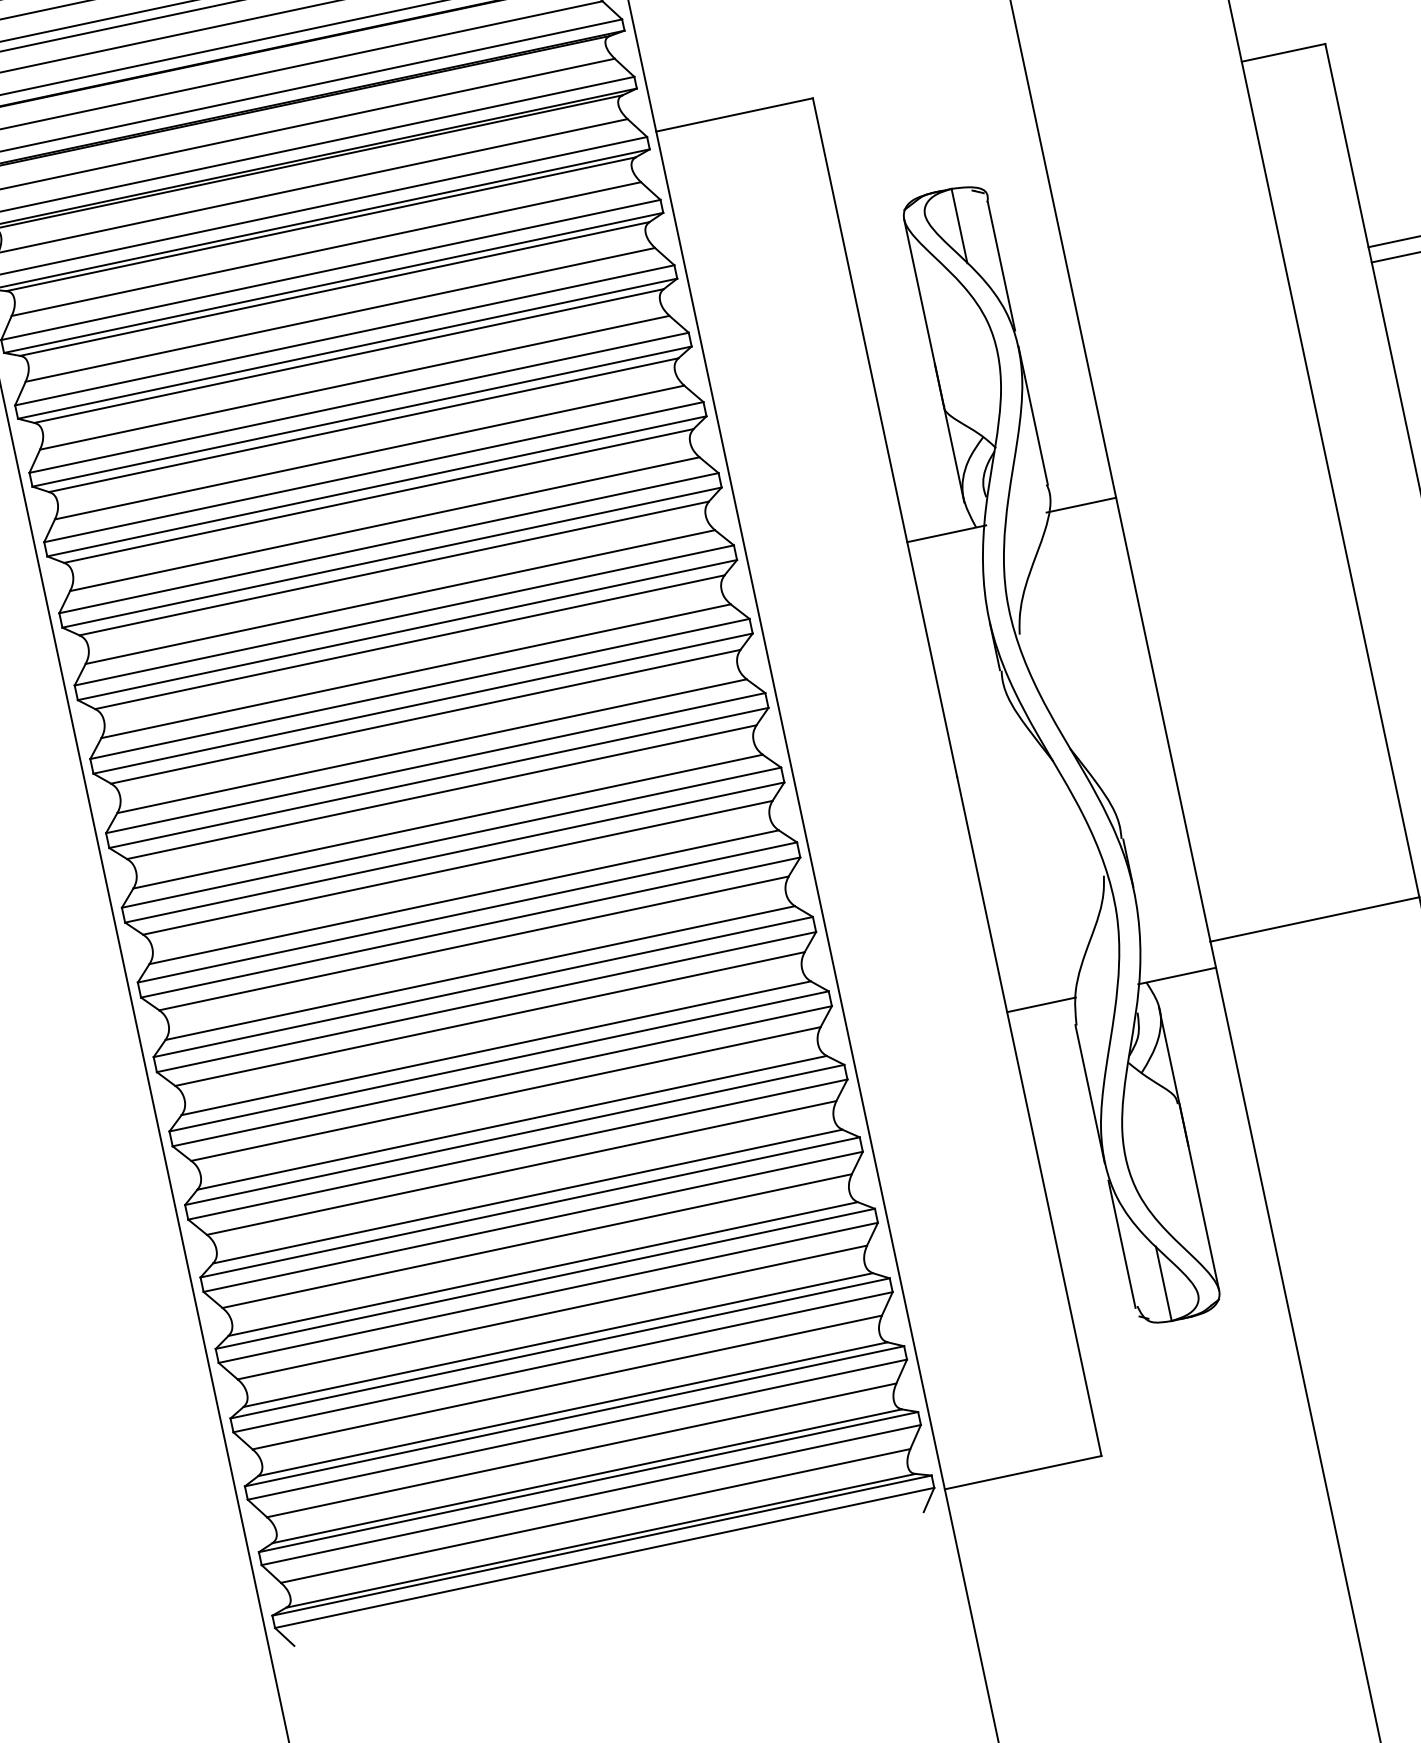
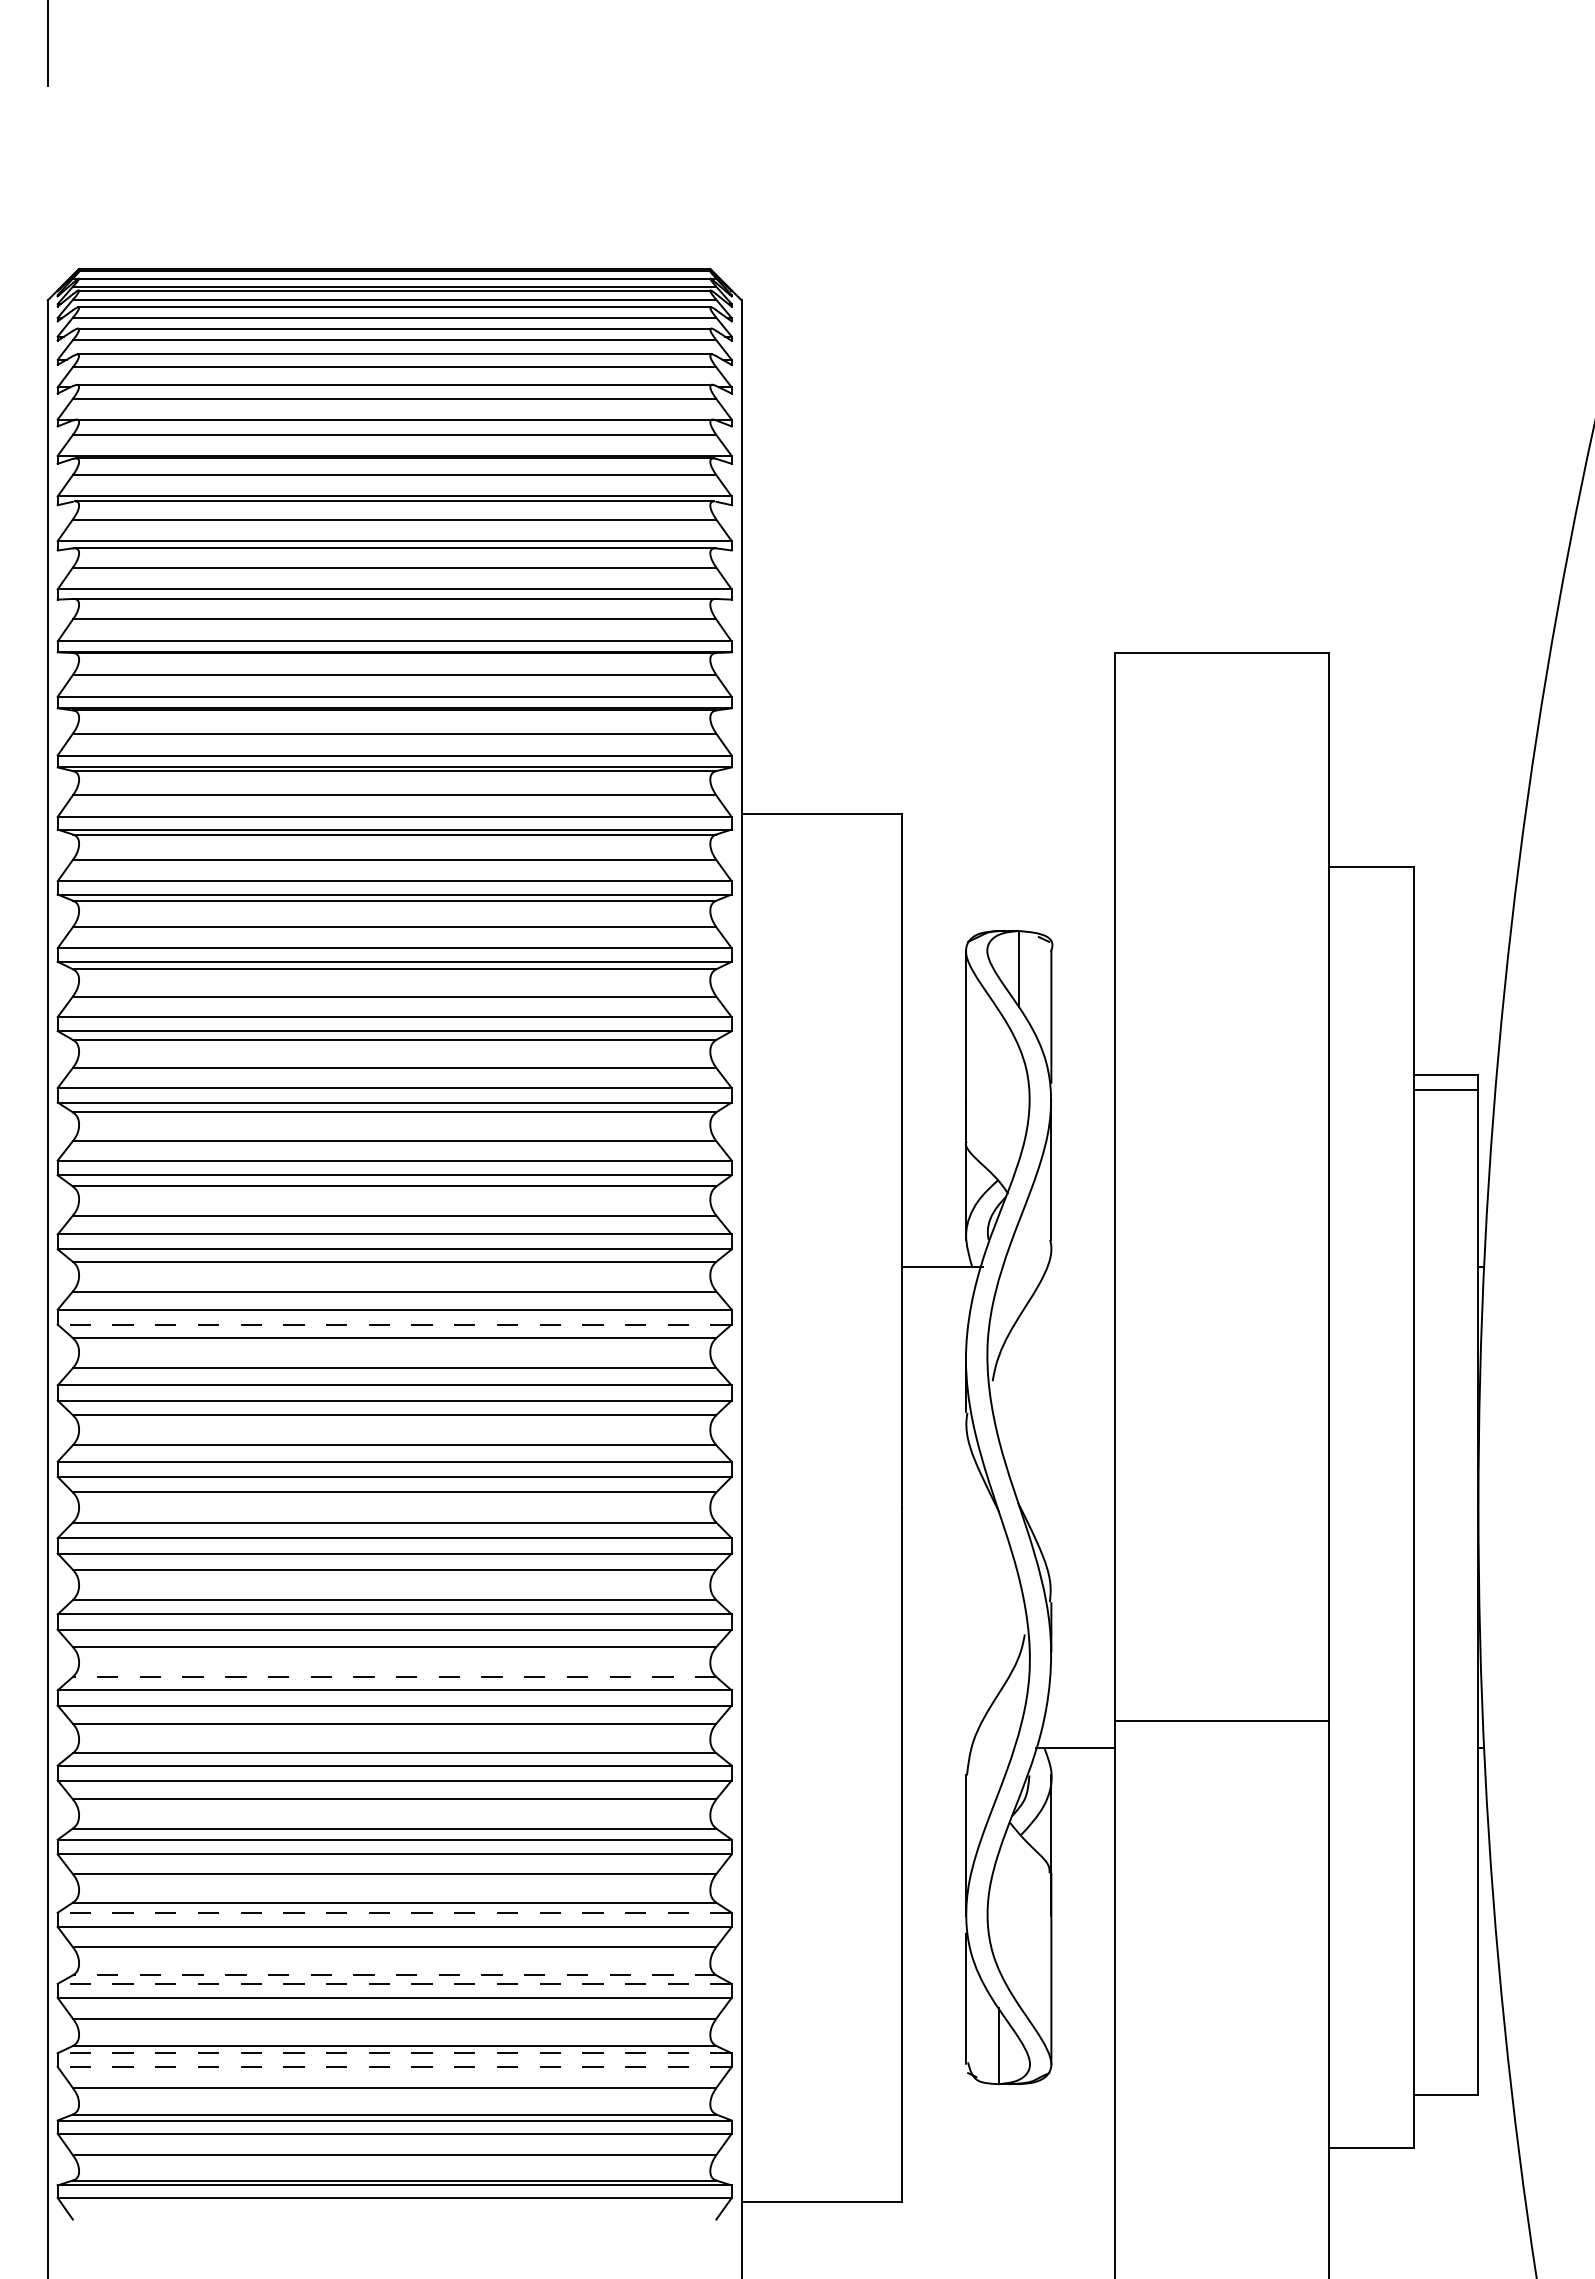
line: (1081, 505) -> (1079, 1267), removed
line: (422, 703) -> (394, 1324), solid -> dashed
line: (1040, 1004) -> (936, 1747), removed
line: (496, 1047) -> (394, 1676), solid -> dashed
line: (545, 1278) -> (394, 1912), solid -> dashed
line: (558, 1340) -> (394, 1975), solid -> dashed
line: (559, 1348) -> (394, 1983), solid -> dashed
line: (574, 1416) -> (394, 2053), solid -> dashed
line: (577, 1429) -> (394, 2066), solid -> dashed

